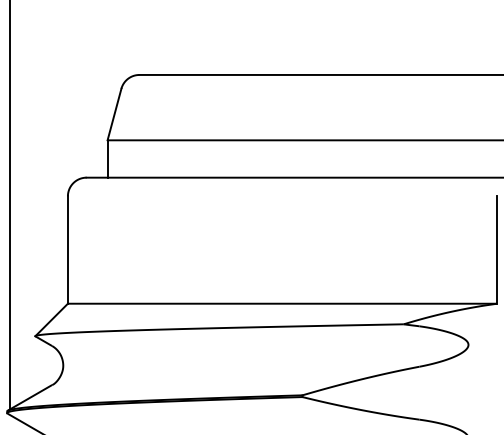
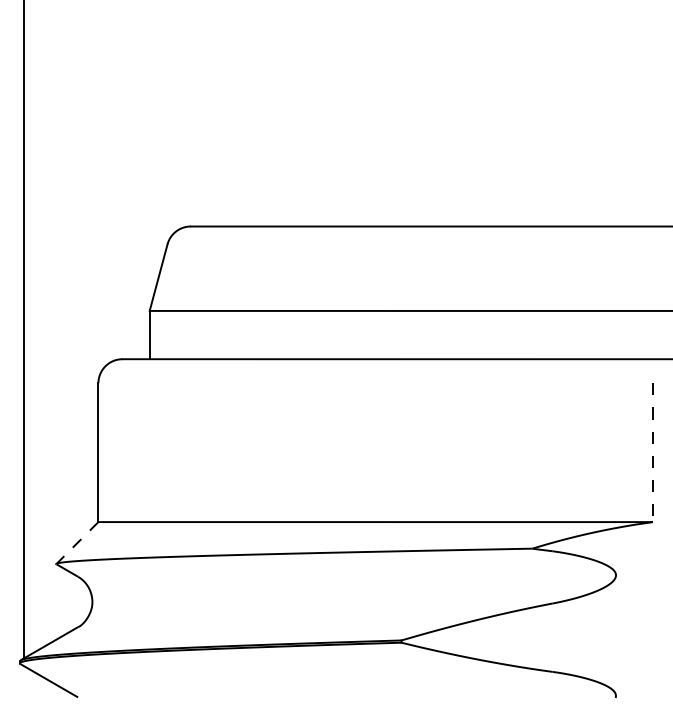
line: (496, 250) -> (652, 453), solid -> dashed
line: (51, 320) -> (77, 543), solid -> dashed

